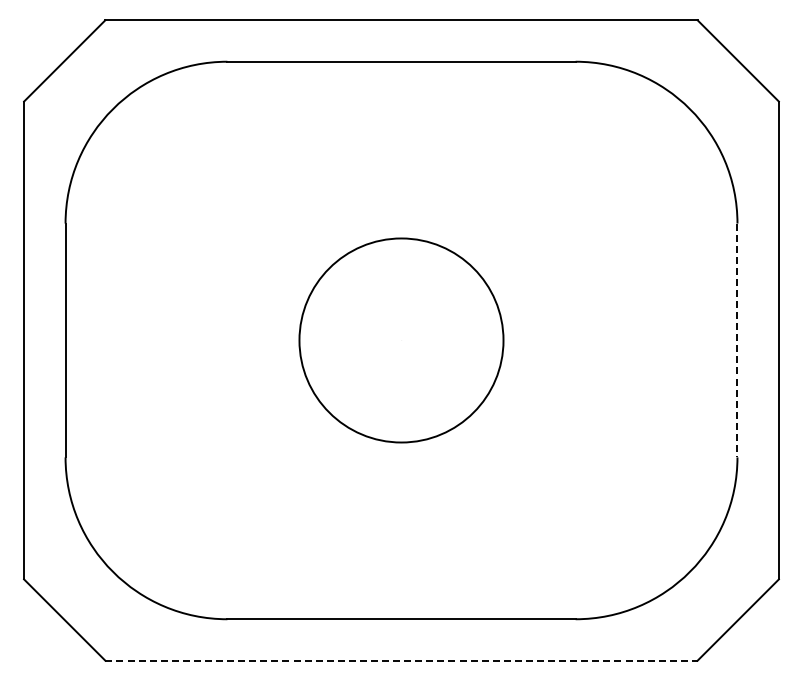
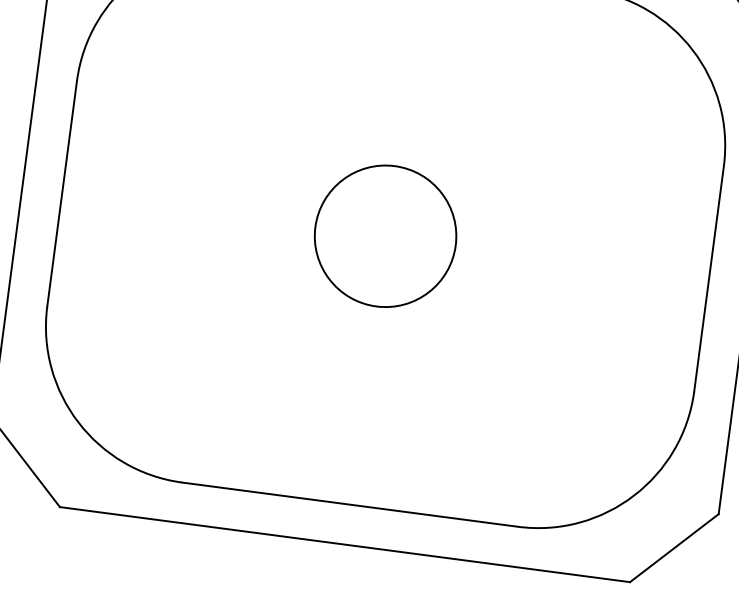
circle: (401, 340) -> (385, 236), size x0.71
line: (737, 340) -> (709, 278), dashed -> solid
line: (401, 660) -> (345, 544), dashed -> solid

